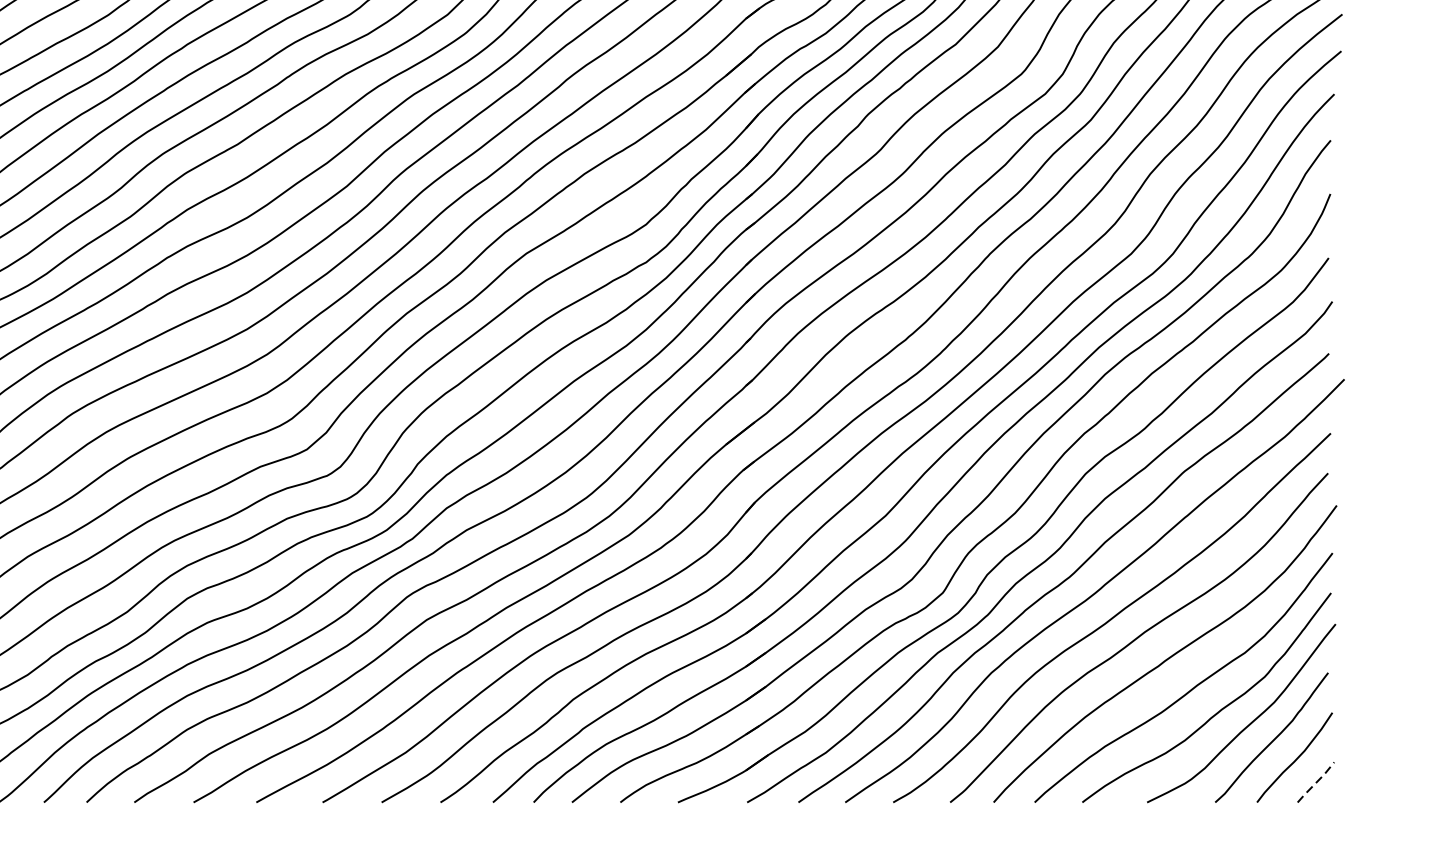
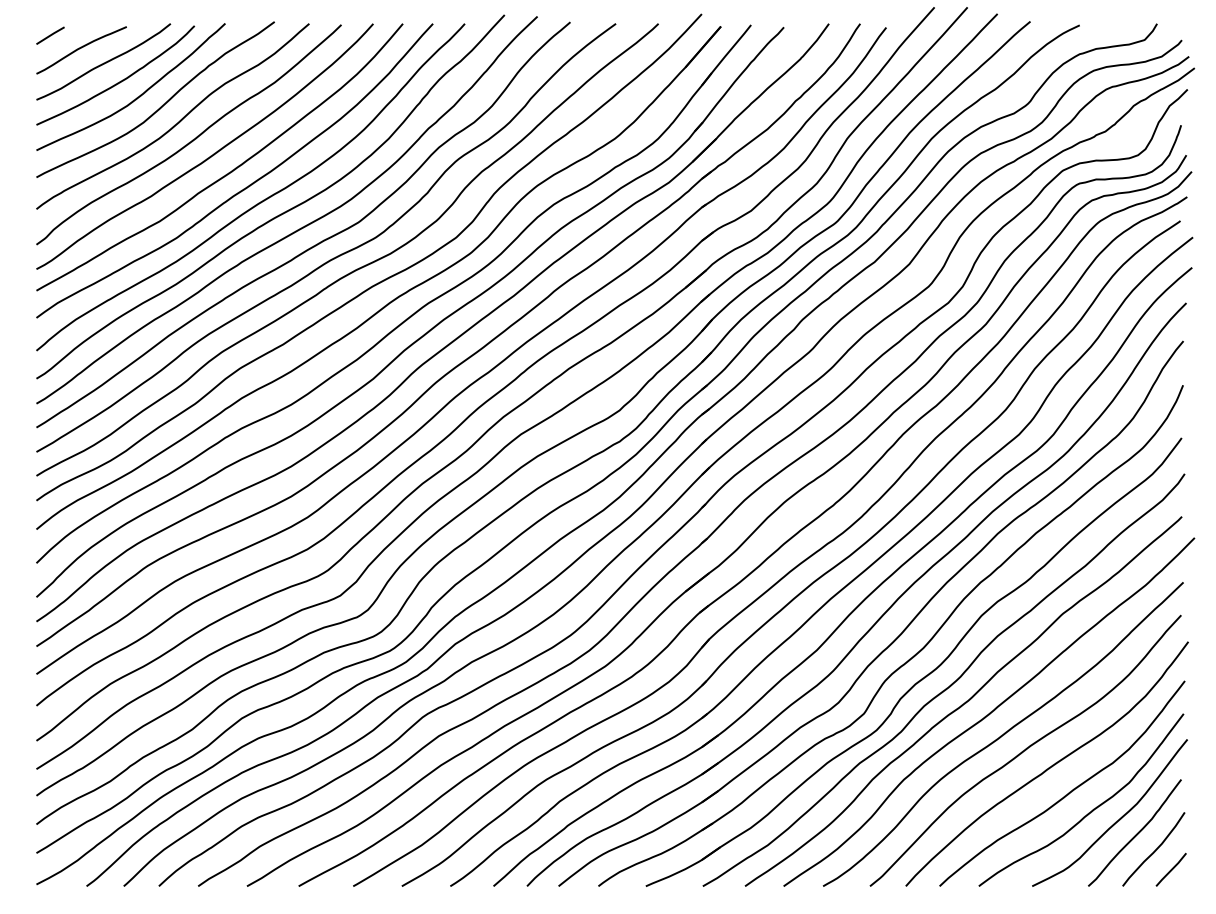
line: (1316, 783) -> (1171, 870), dashed -> solid

